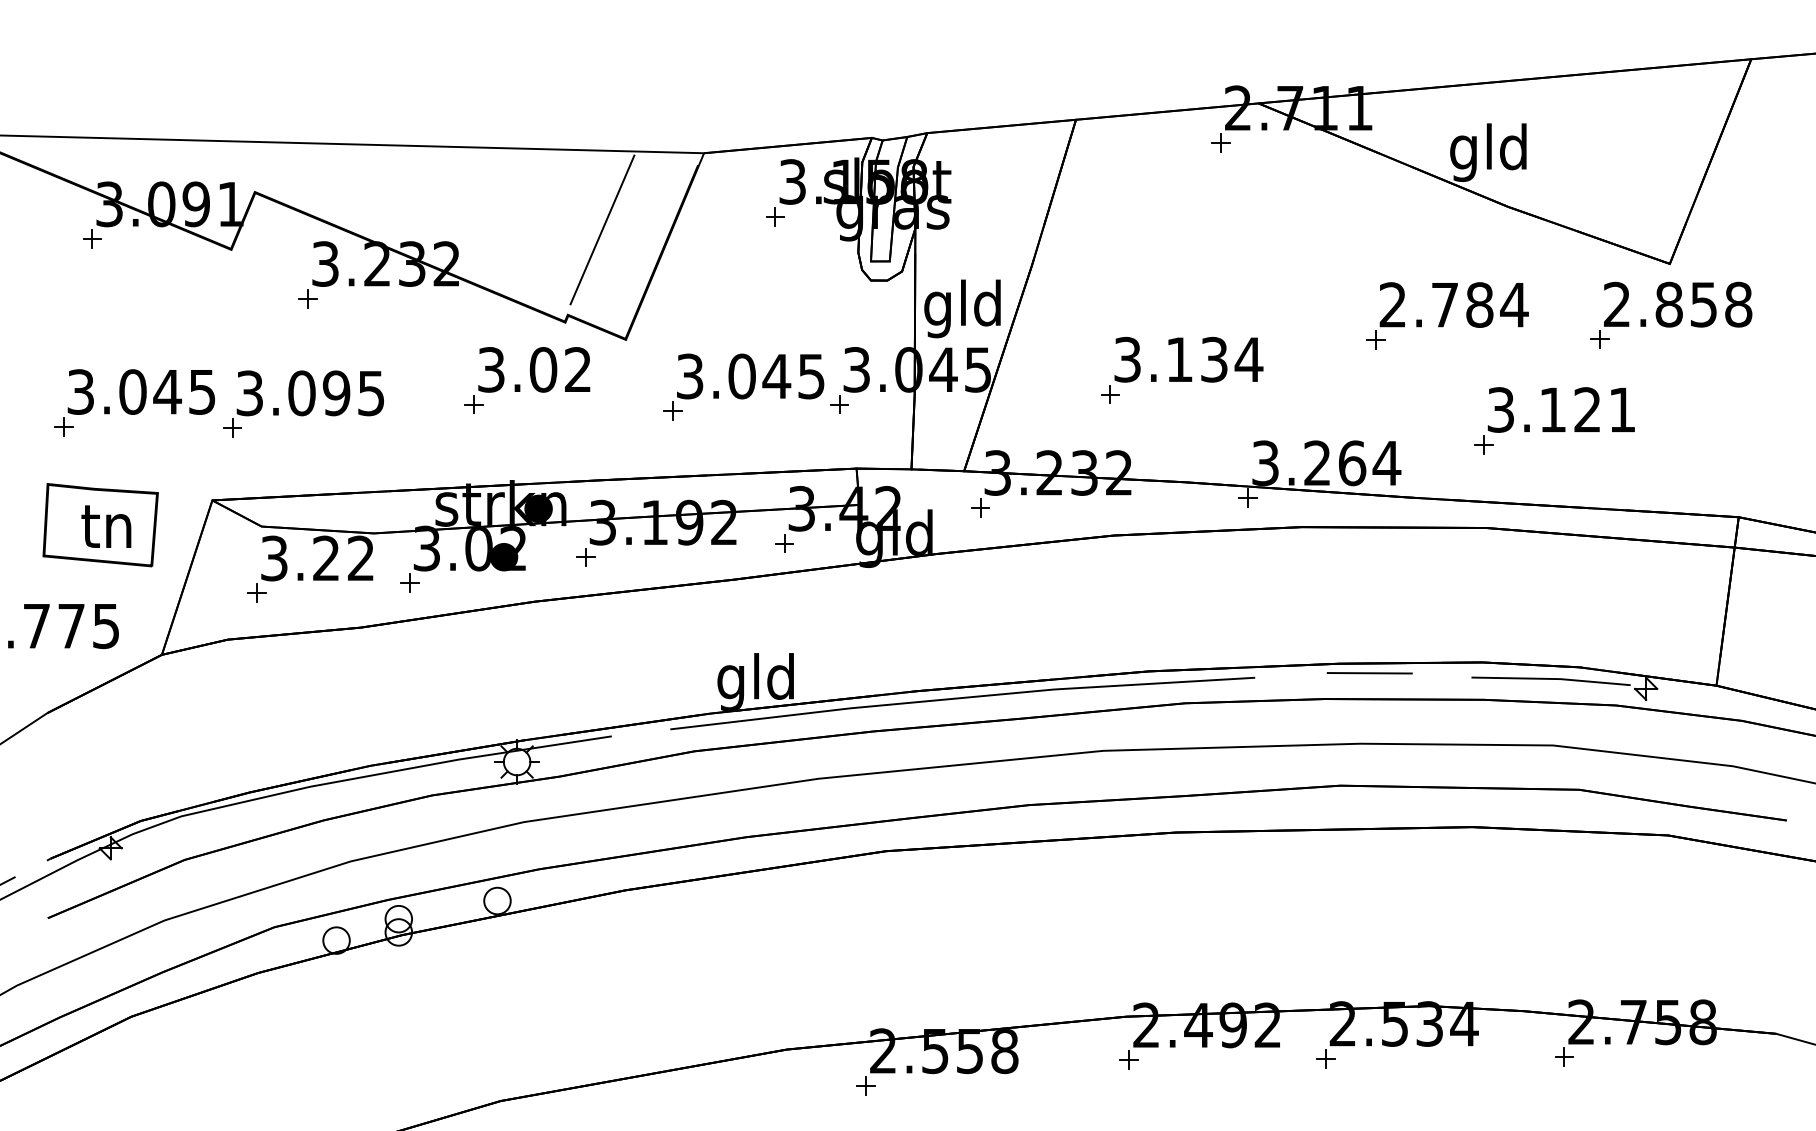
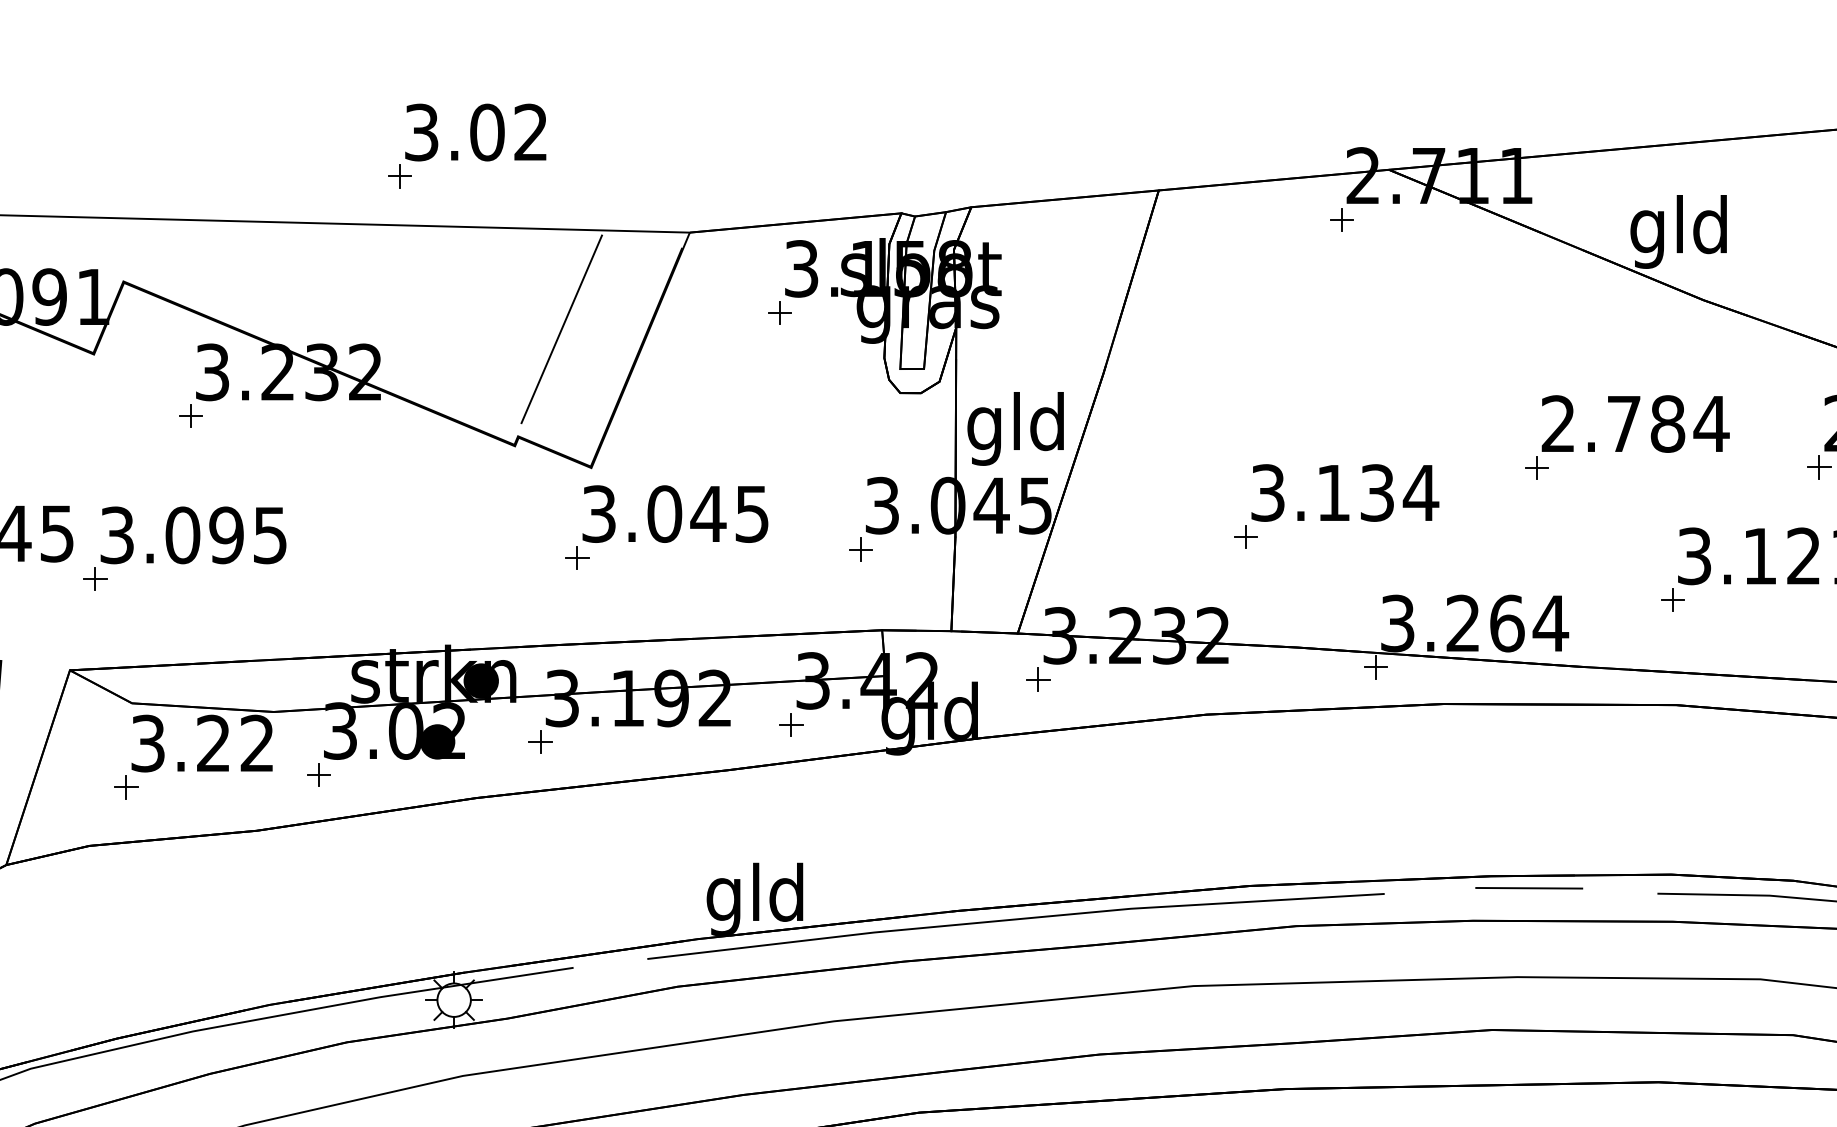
part: (1182, 369) -> (1337, 505), moved
part: (527, 380) -> (467, 145), moved
part: (743, 386) -> (666, 526), moved

